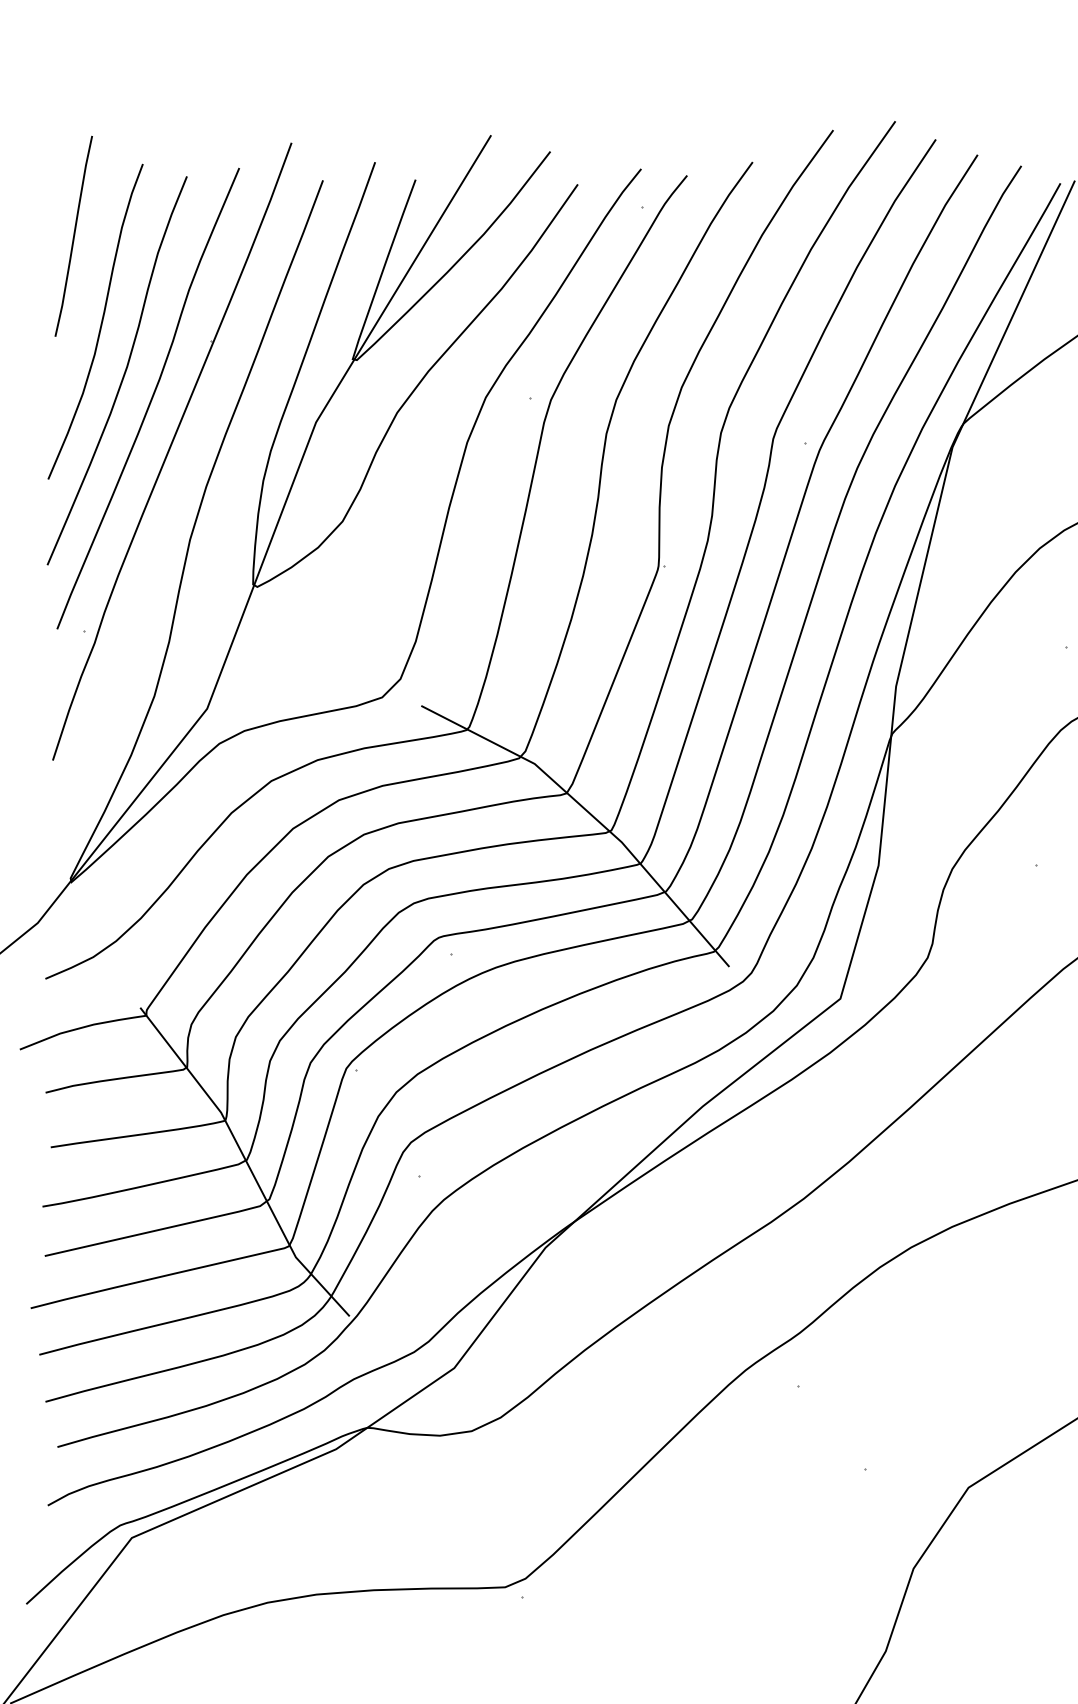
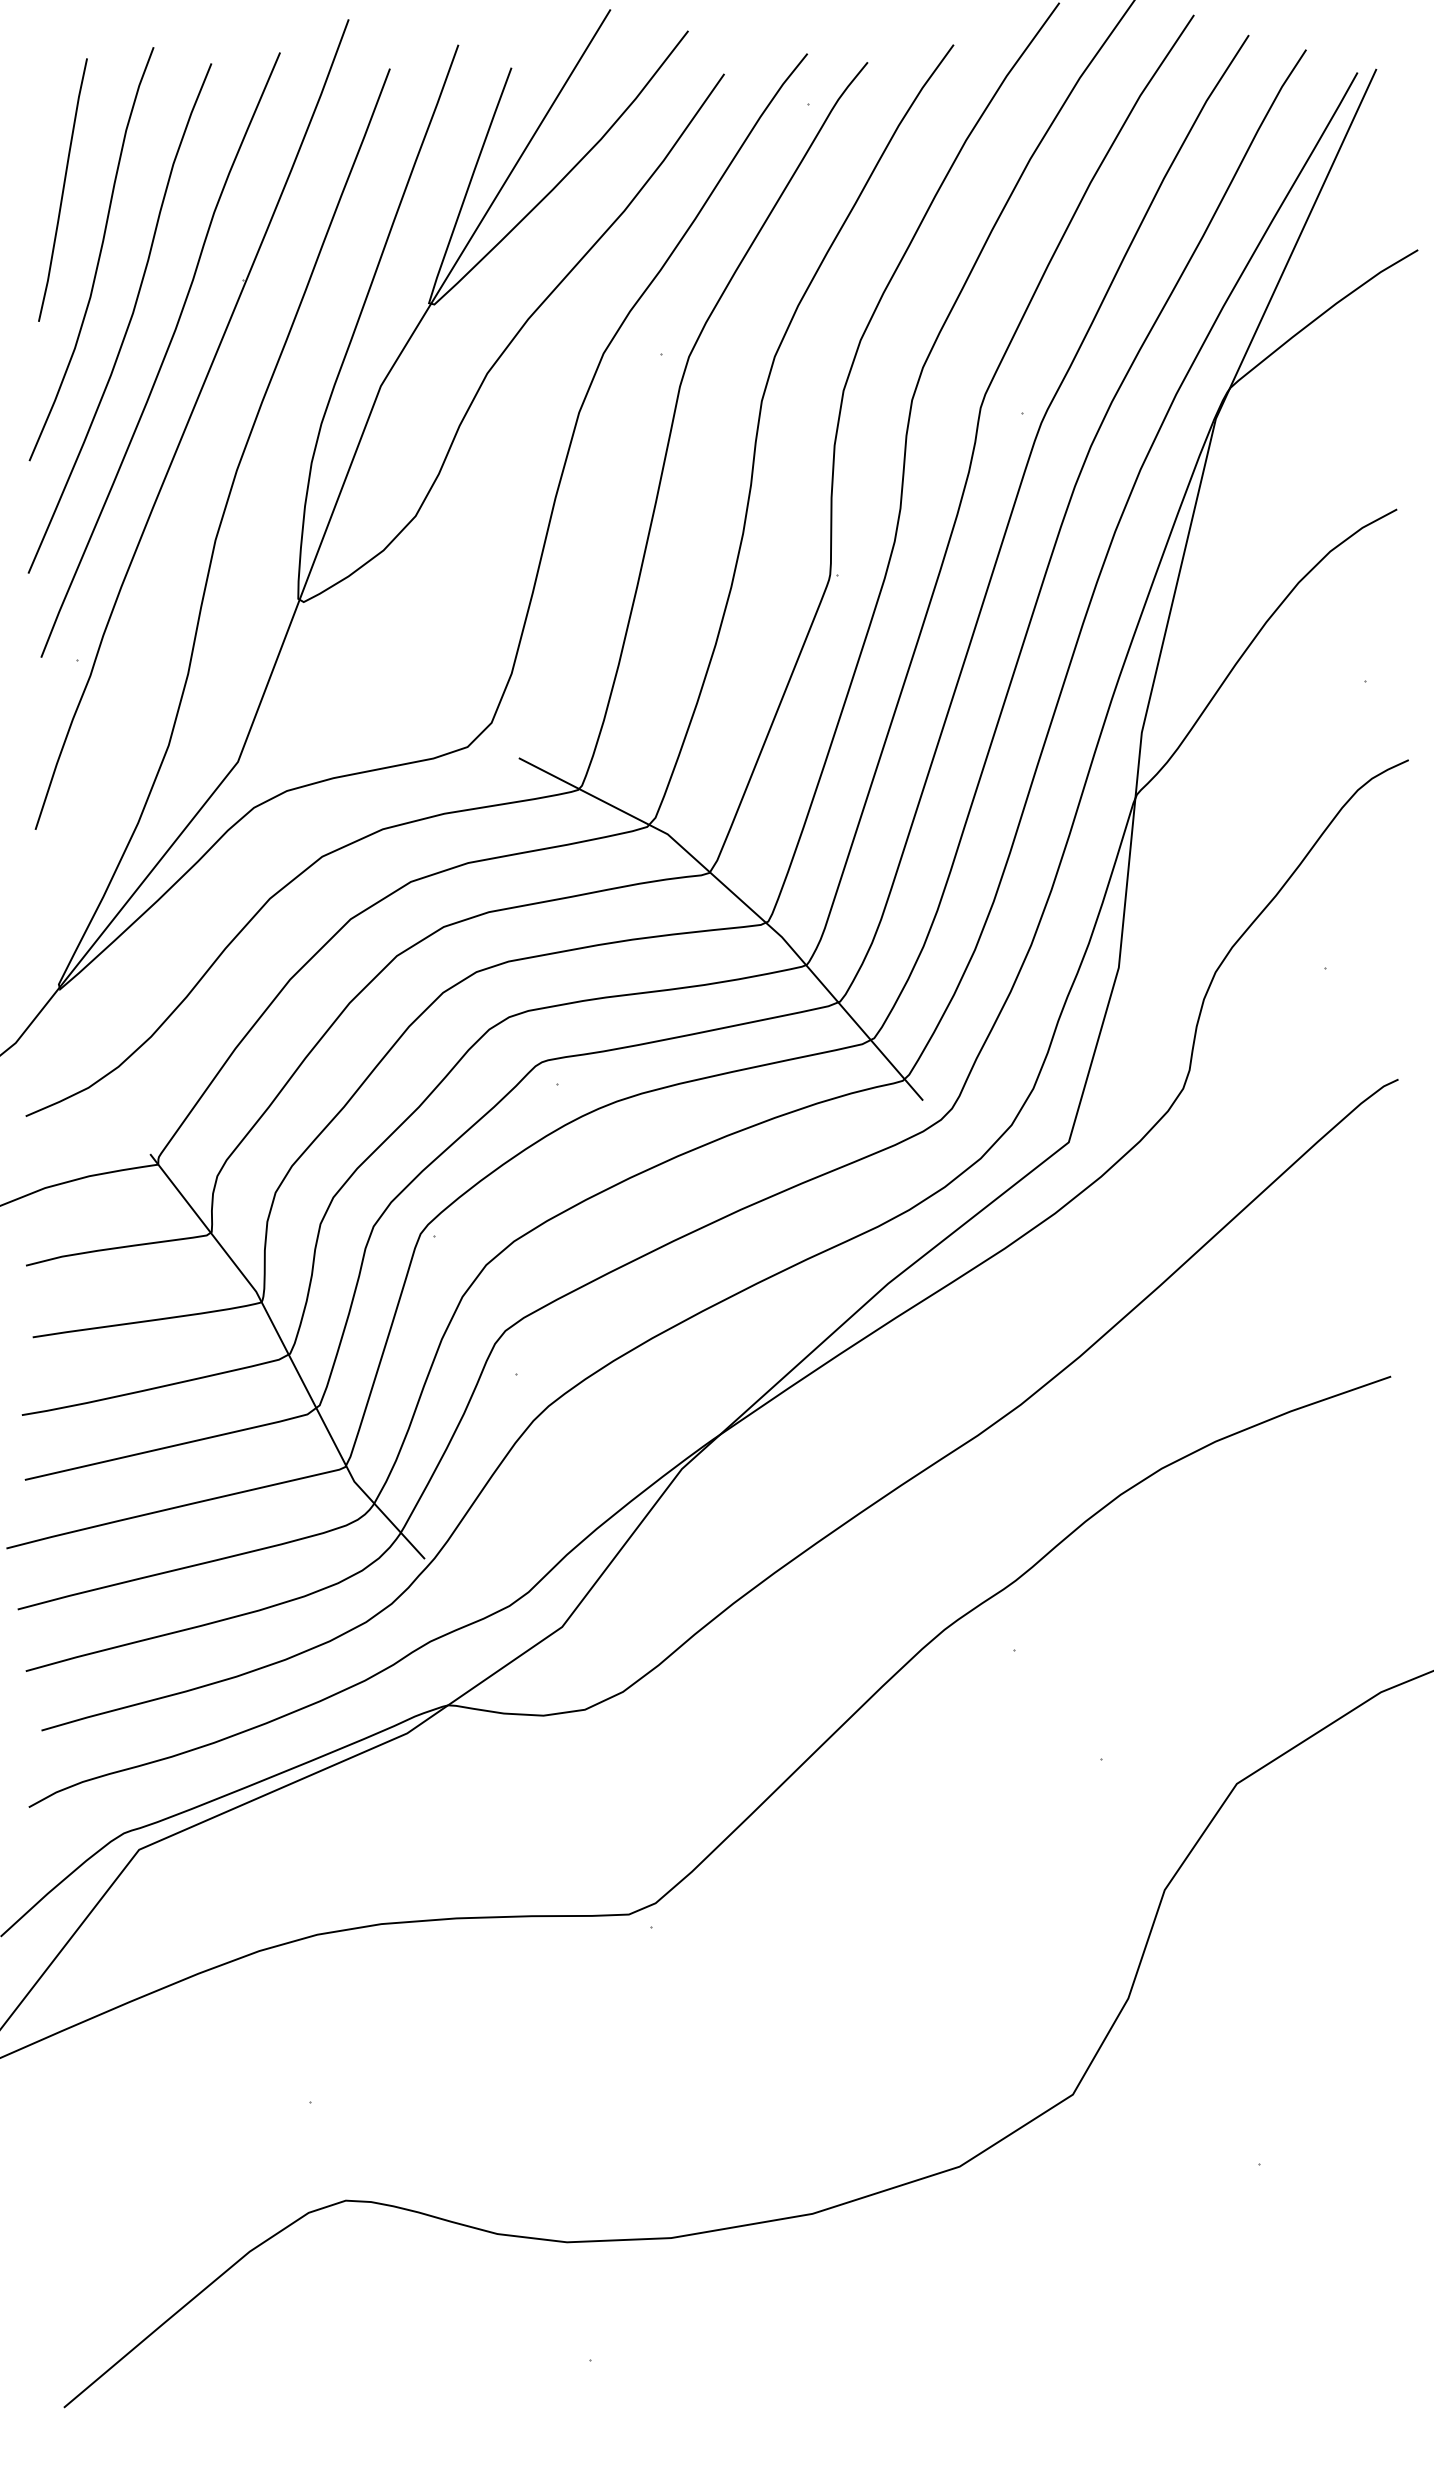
curve: (73, 235) -> (62, 189), moved

